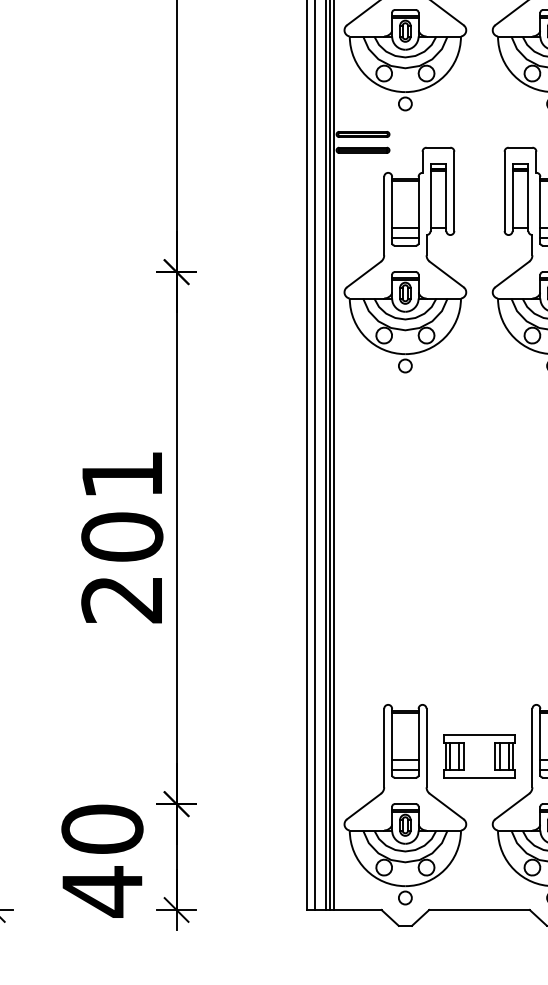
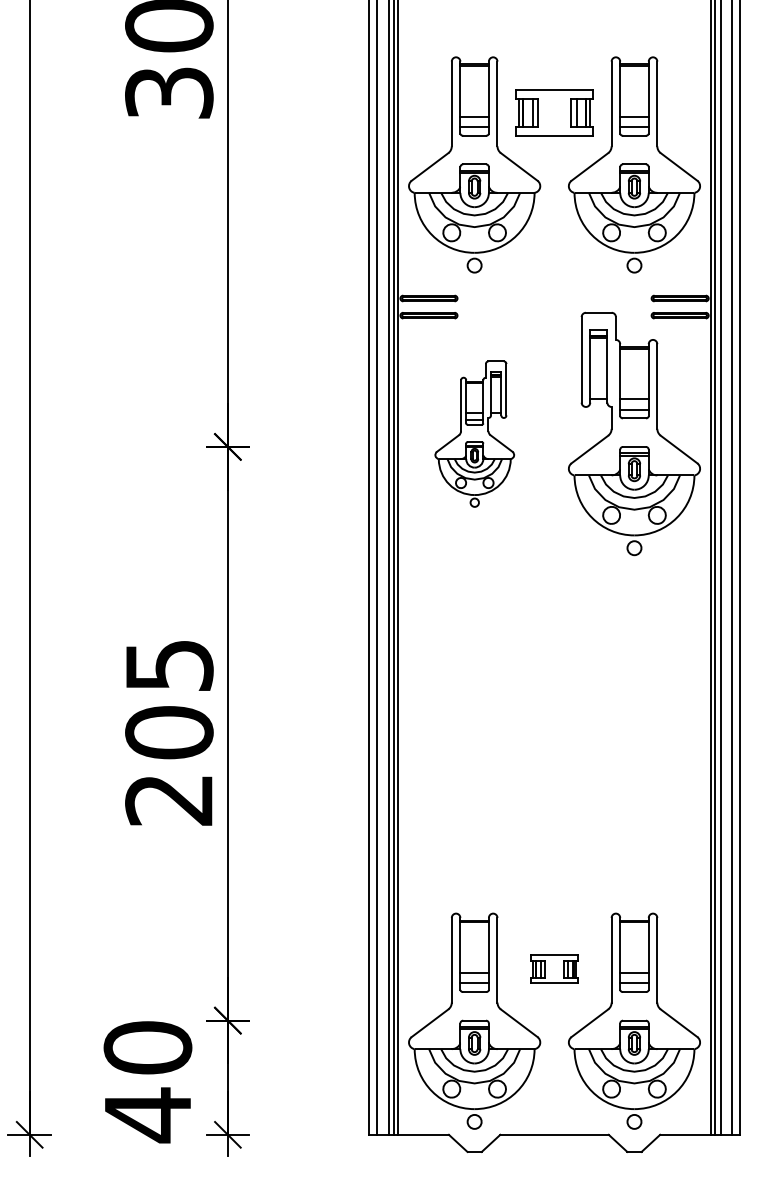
part: (405, 260) -> (474, 434), size x0.6
text: (122, 474) -> (169, 665), 201 -> 205
part: (479, 755) -> (554, 968), size x0.6

